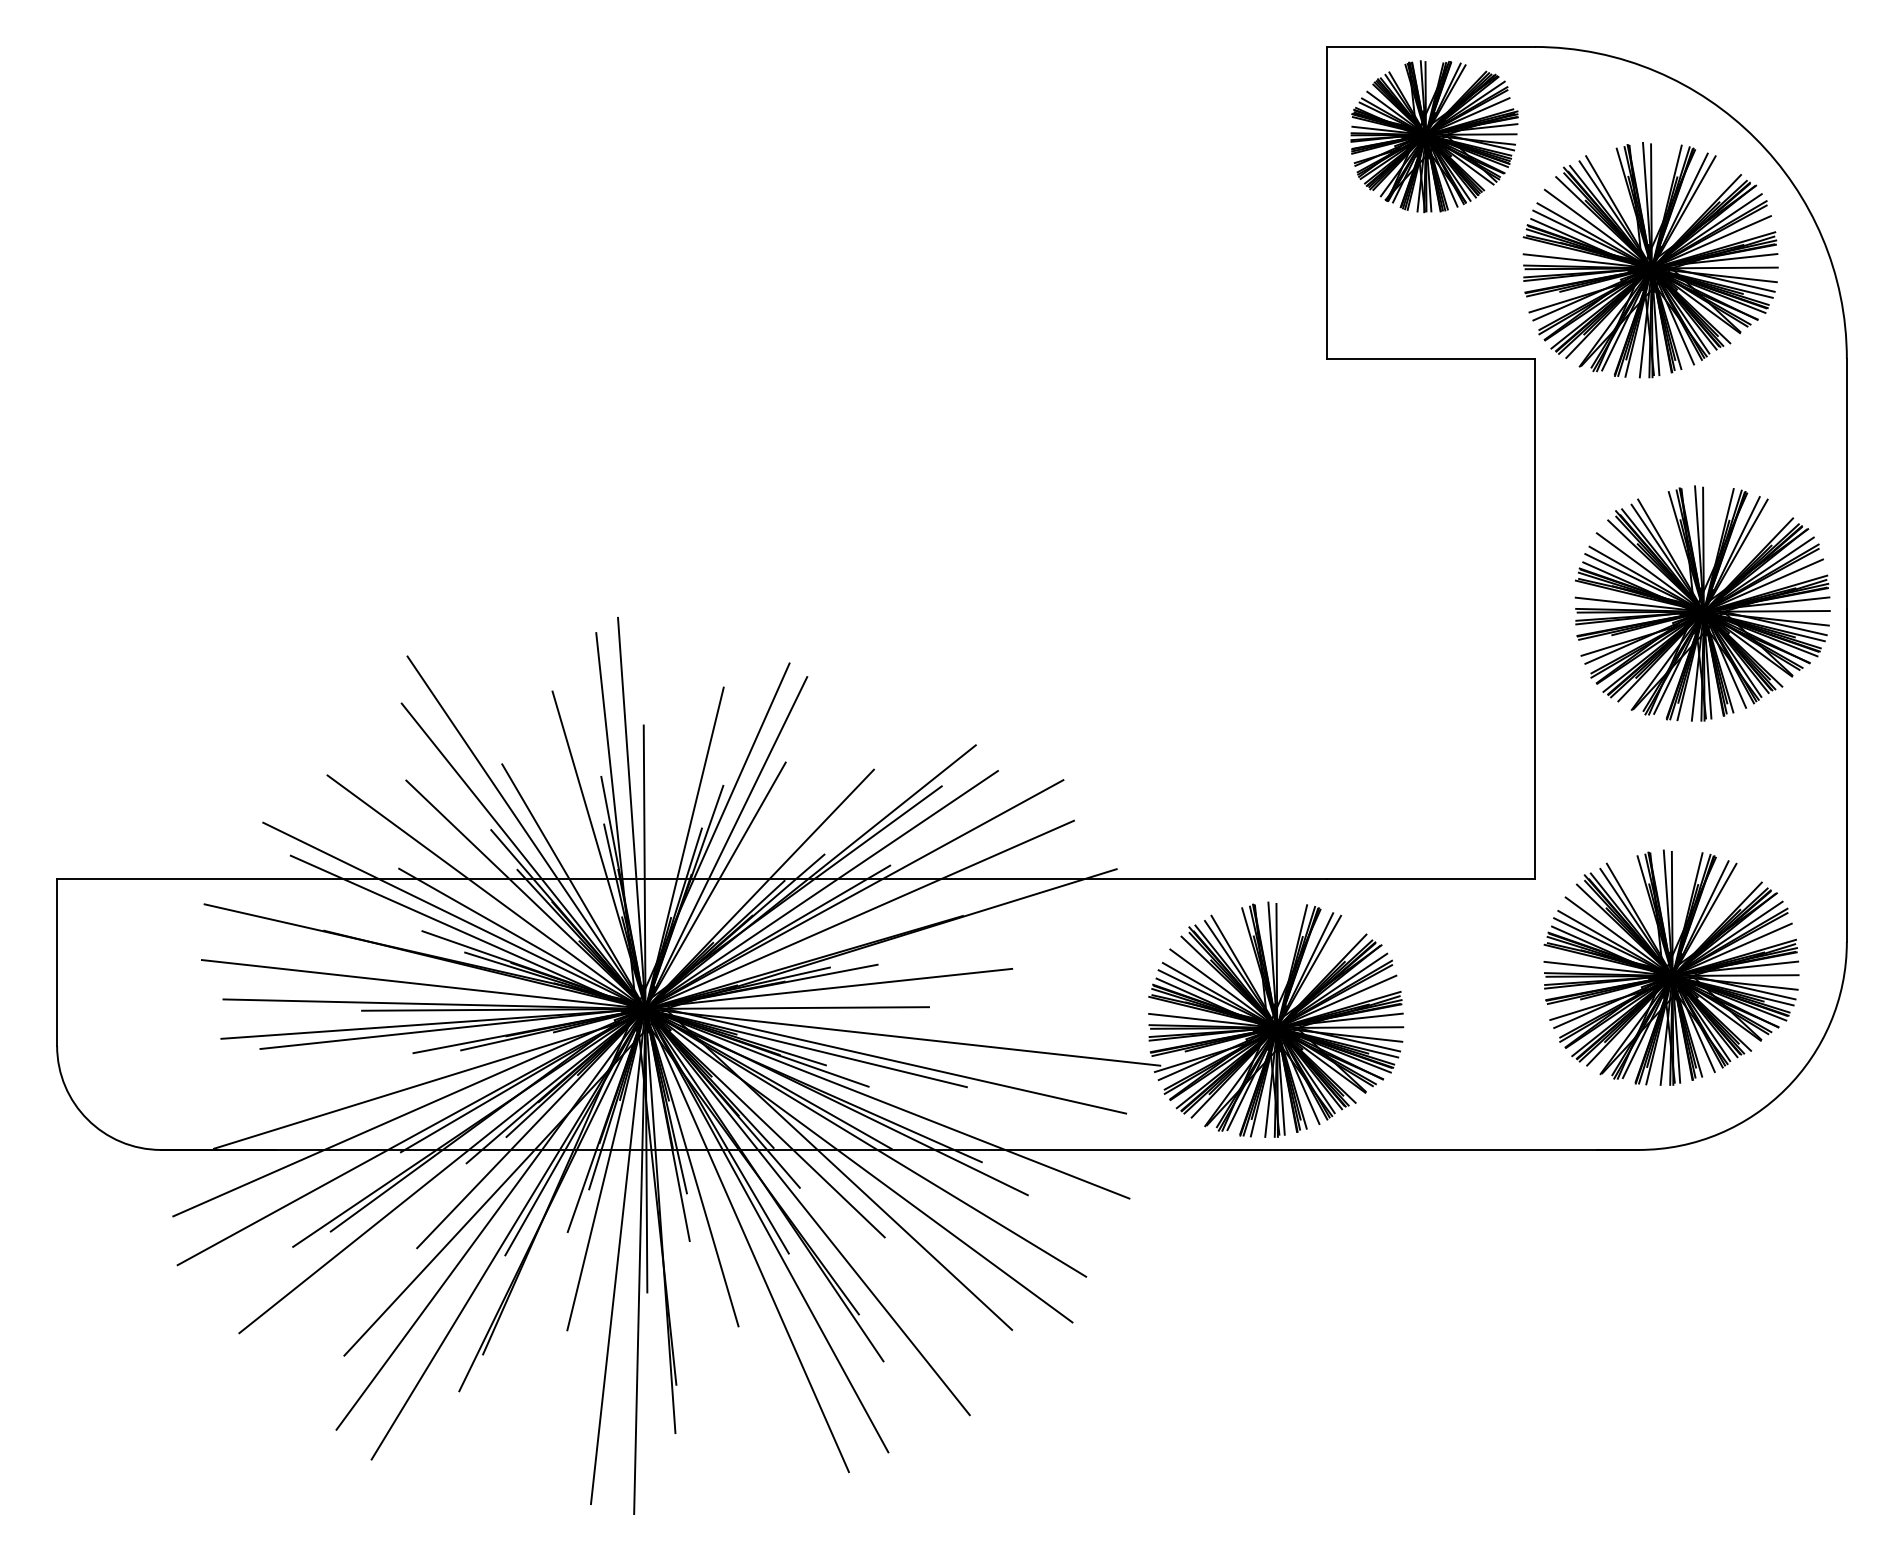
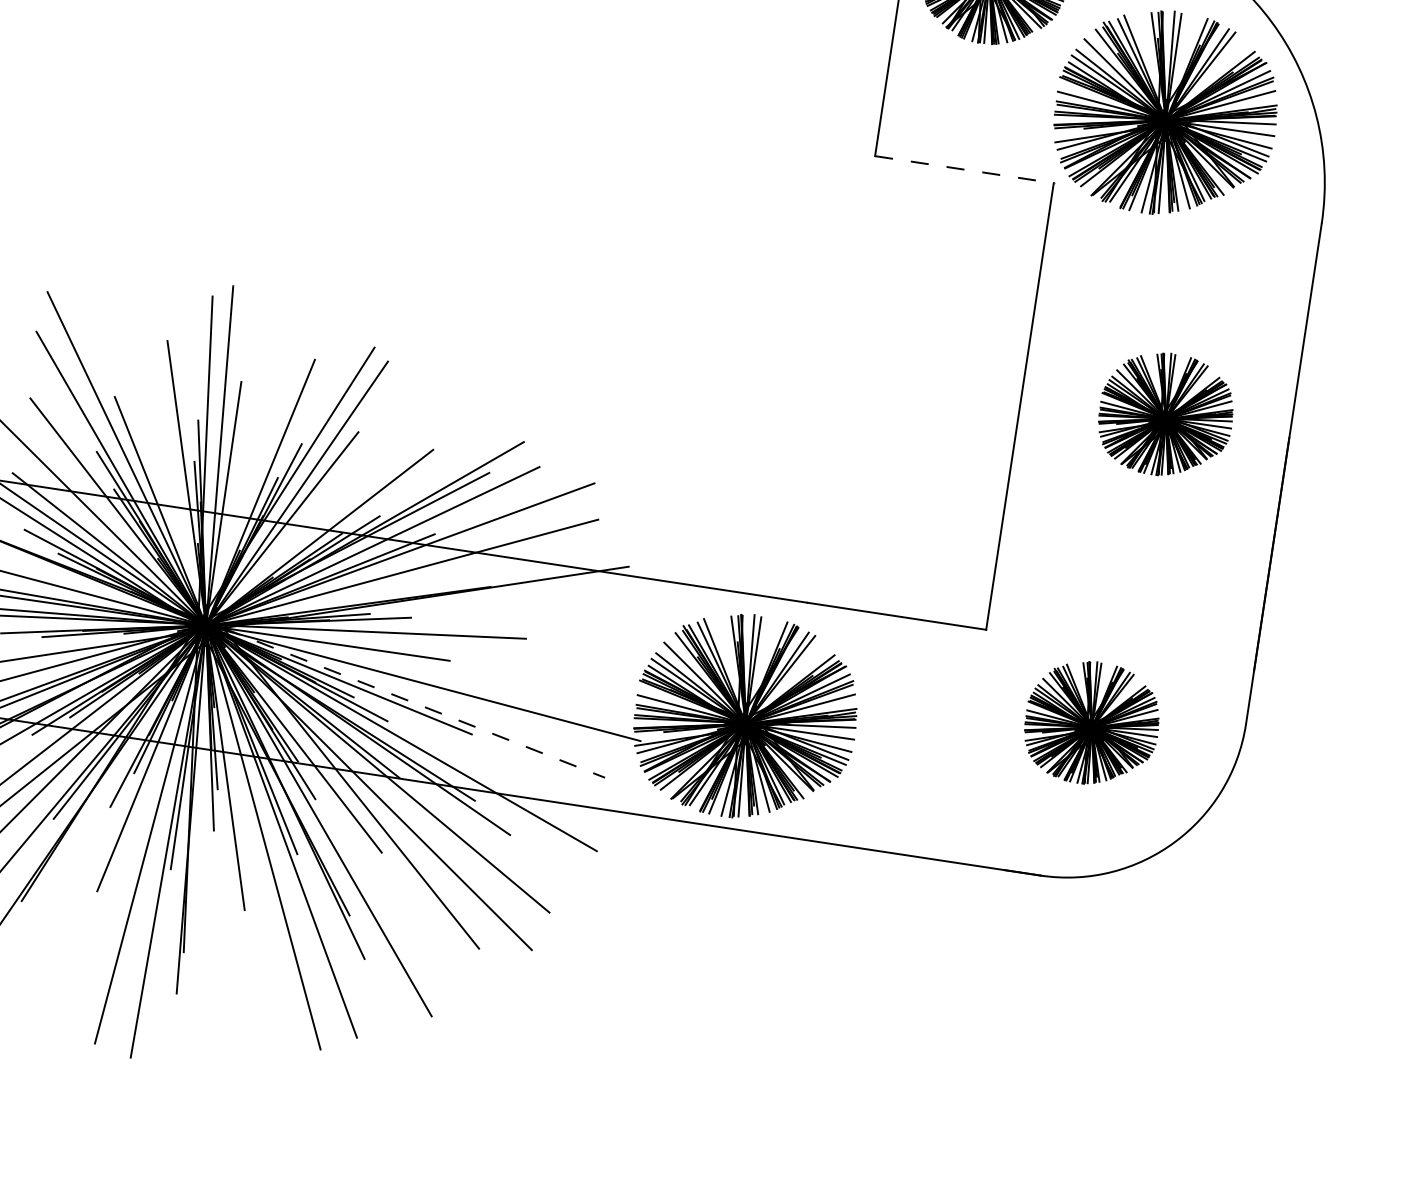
line: (1431, 359) -> (965, 170), solid -> dashed
part: (1702, 603) -> (1166, 414), size x0.6
part: (1671, 967) -> (1092, 723), size x0.6
line: (896, 1061) -> (414, 703), solid -> dashed

